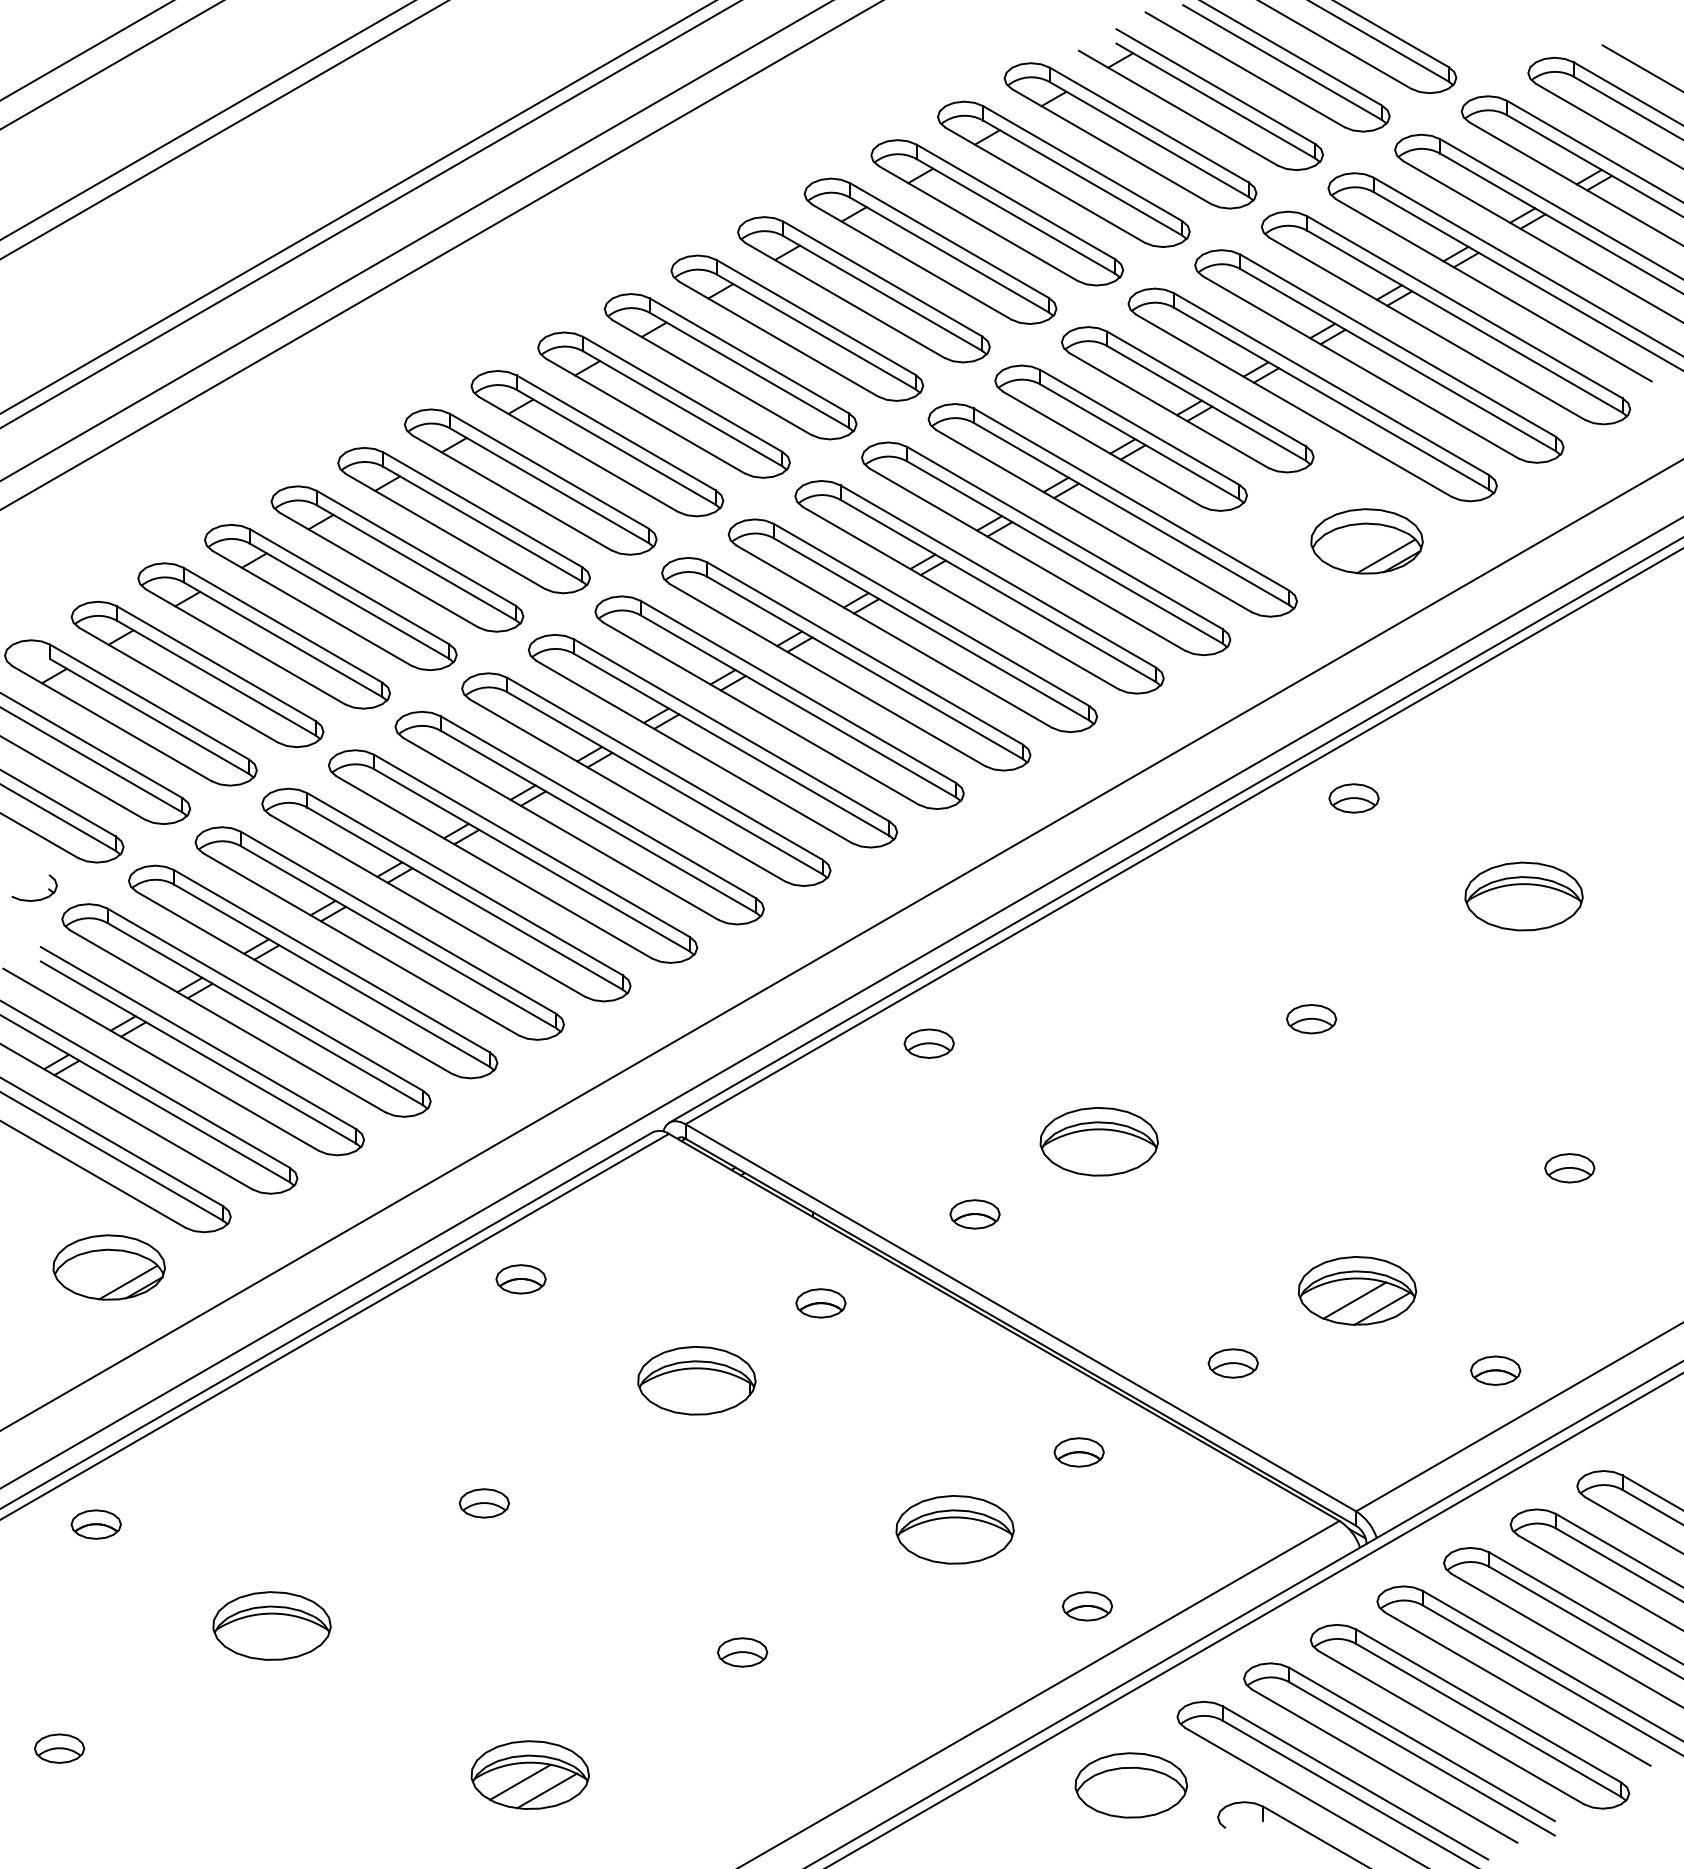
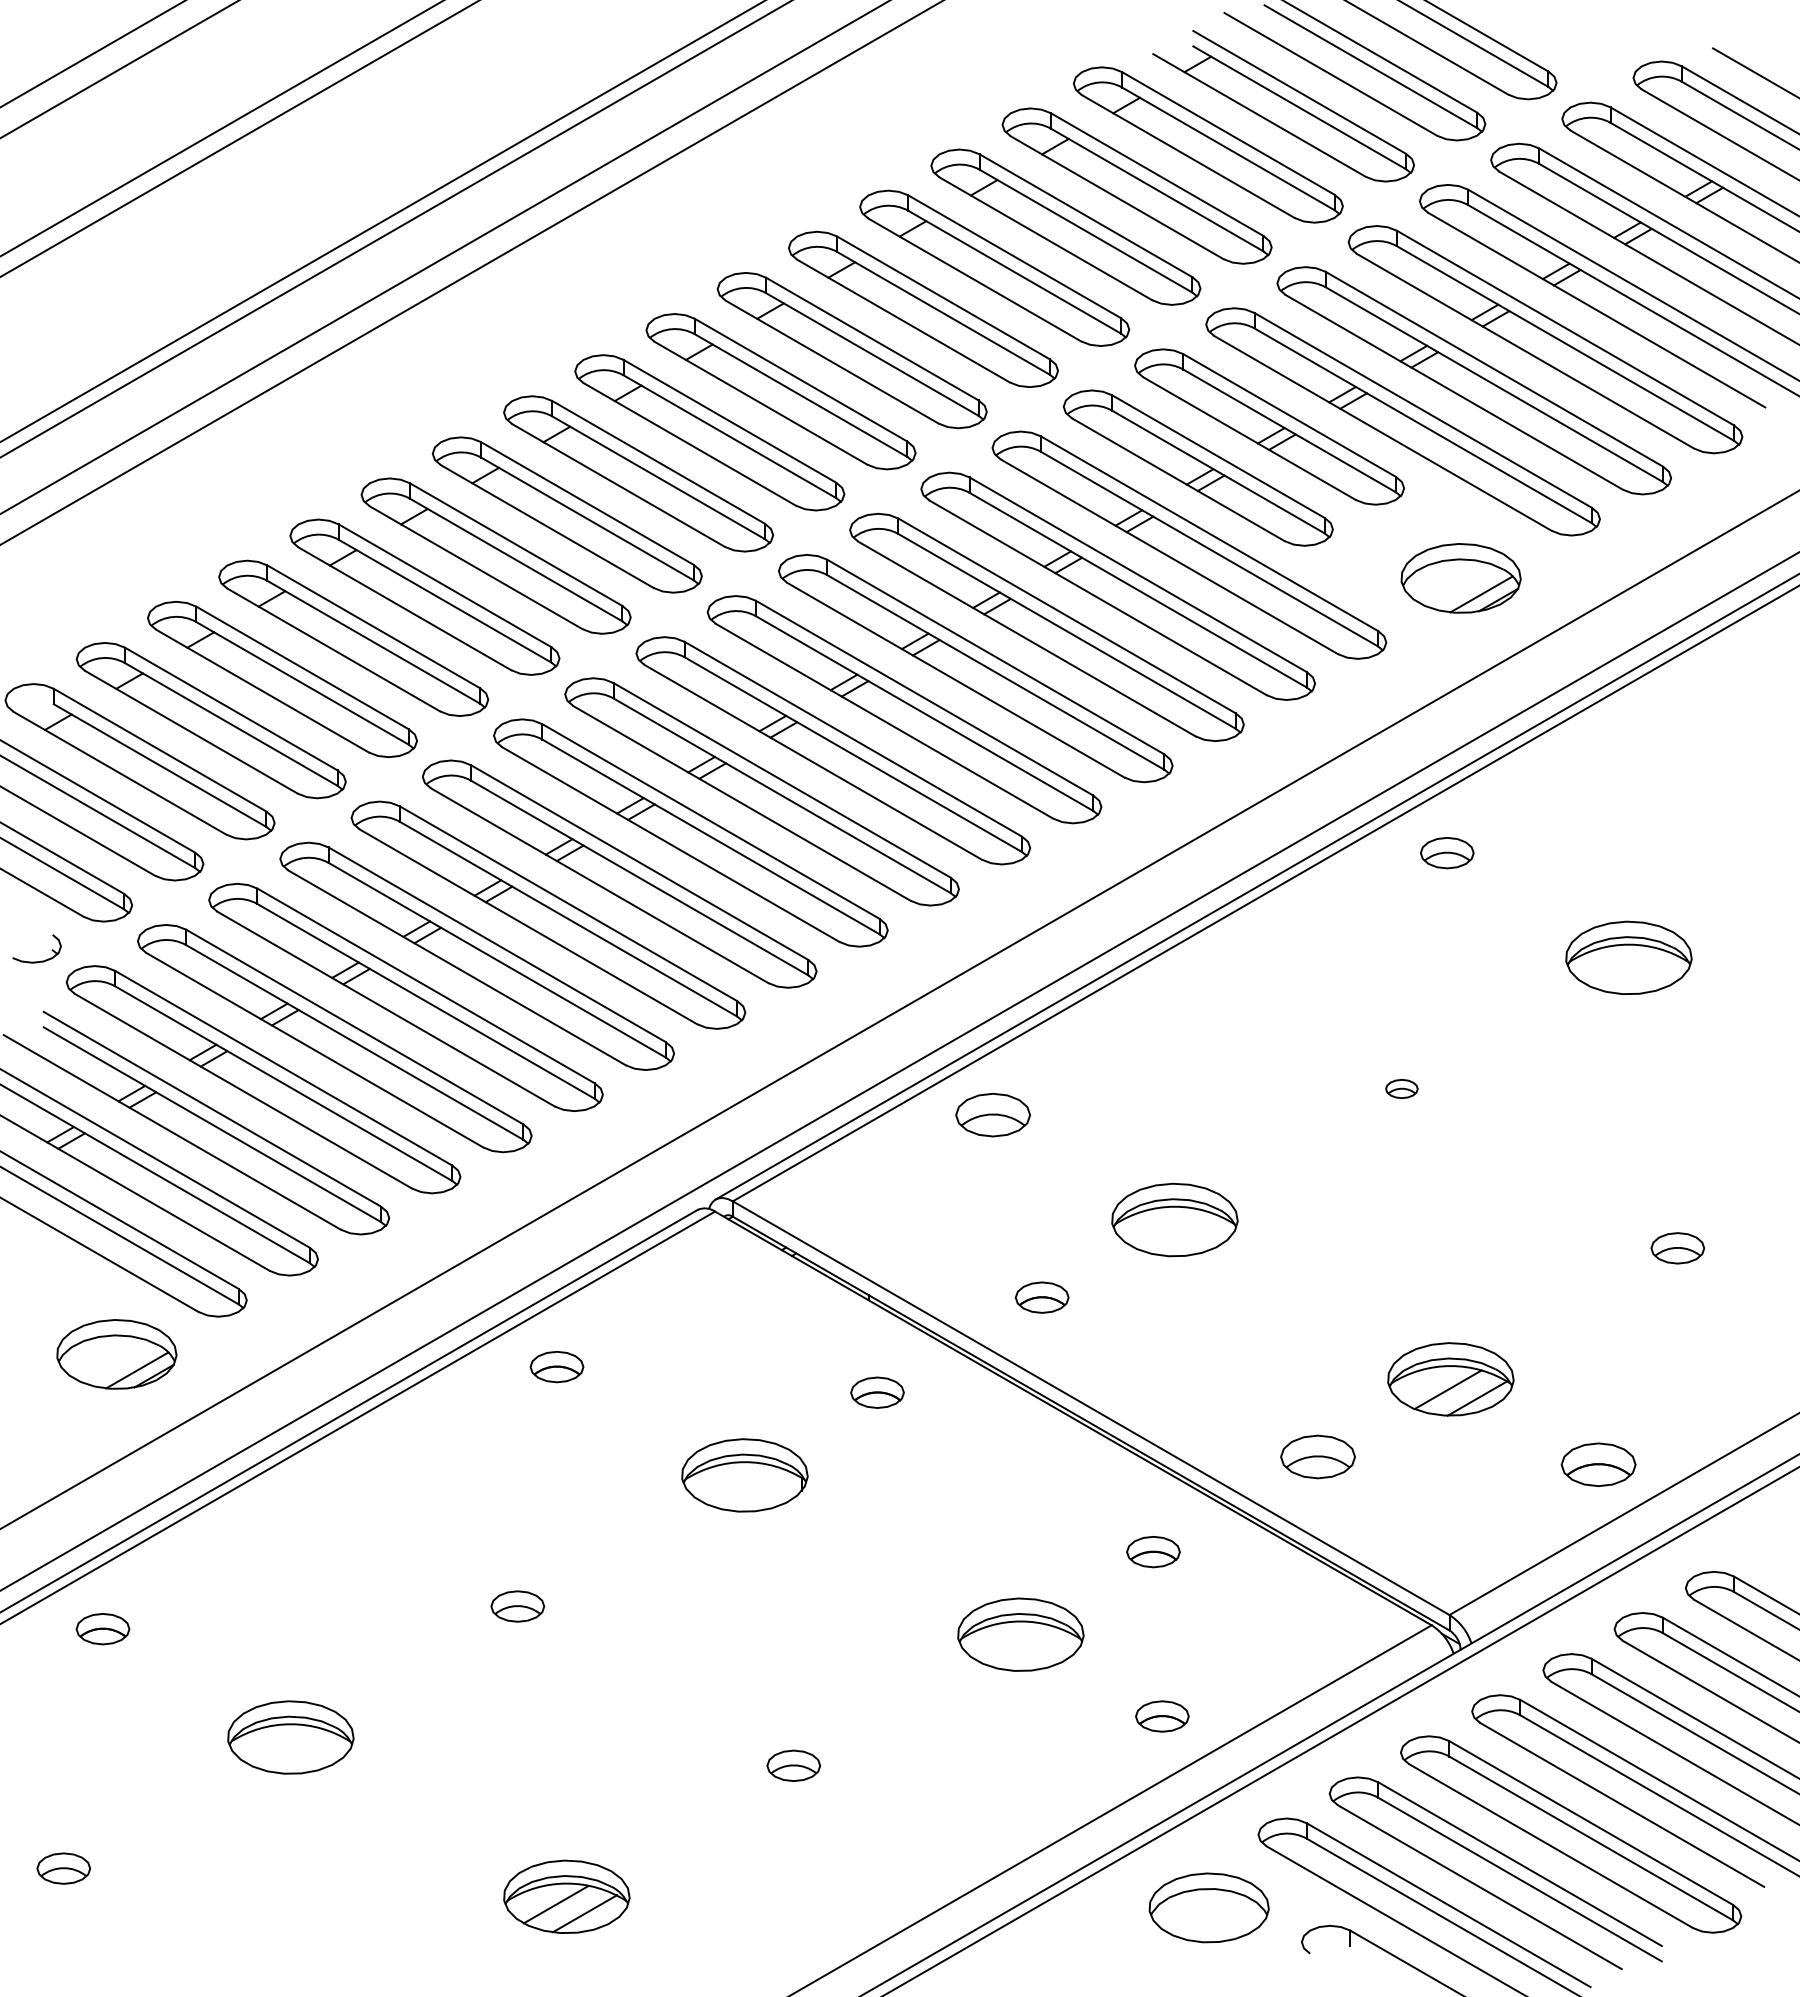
part: (1311, 1018) -> (1401, 1088), size x0.6
part: (929, 1043) -> (993, 1115), size x1.4
part: (1233, 1363) -> (1318, 1456), size x1.4
part: (1495, 1370) -> (1598, 1464), size x1.4

